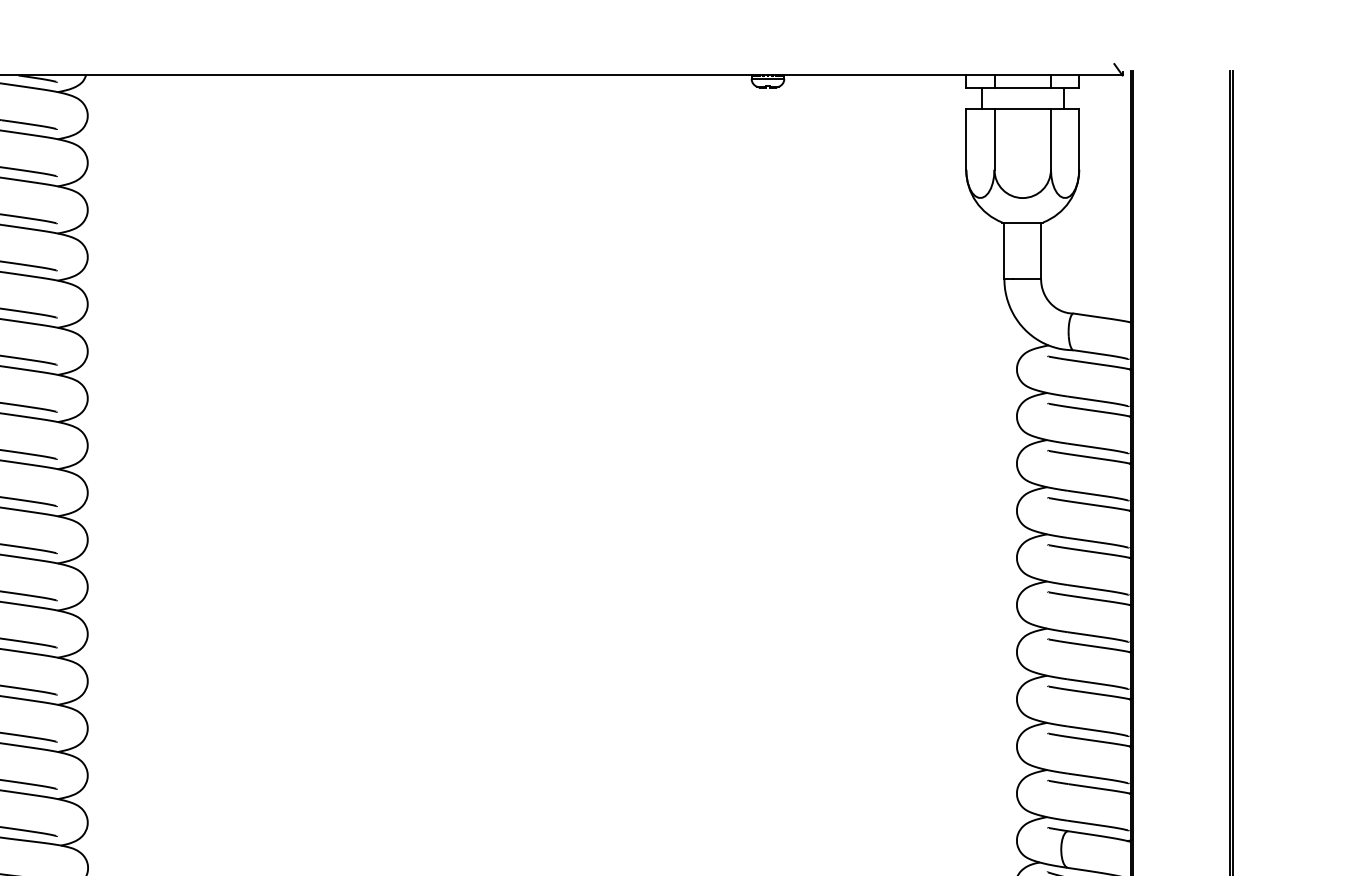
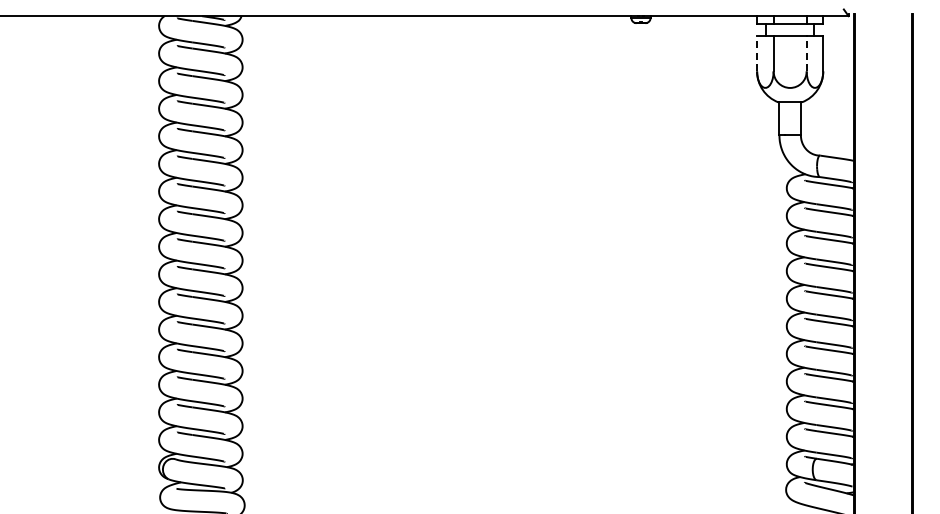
line: (966, 139) -> (757, 53), solid -> dashed
line: (1050, 139) -> (806, 53), solid -> dashed

